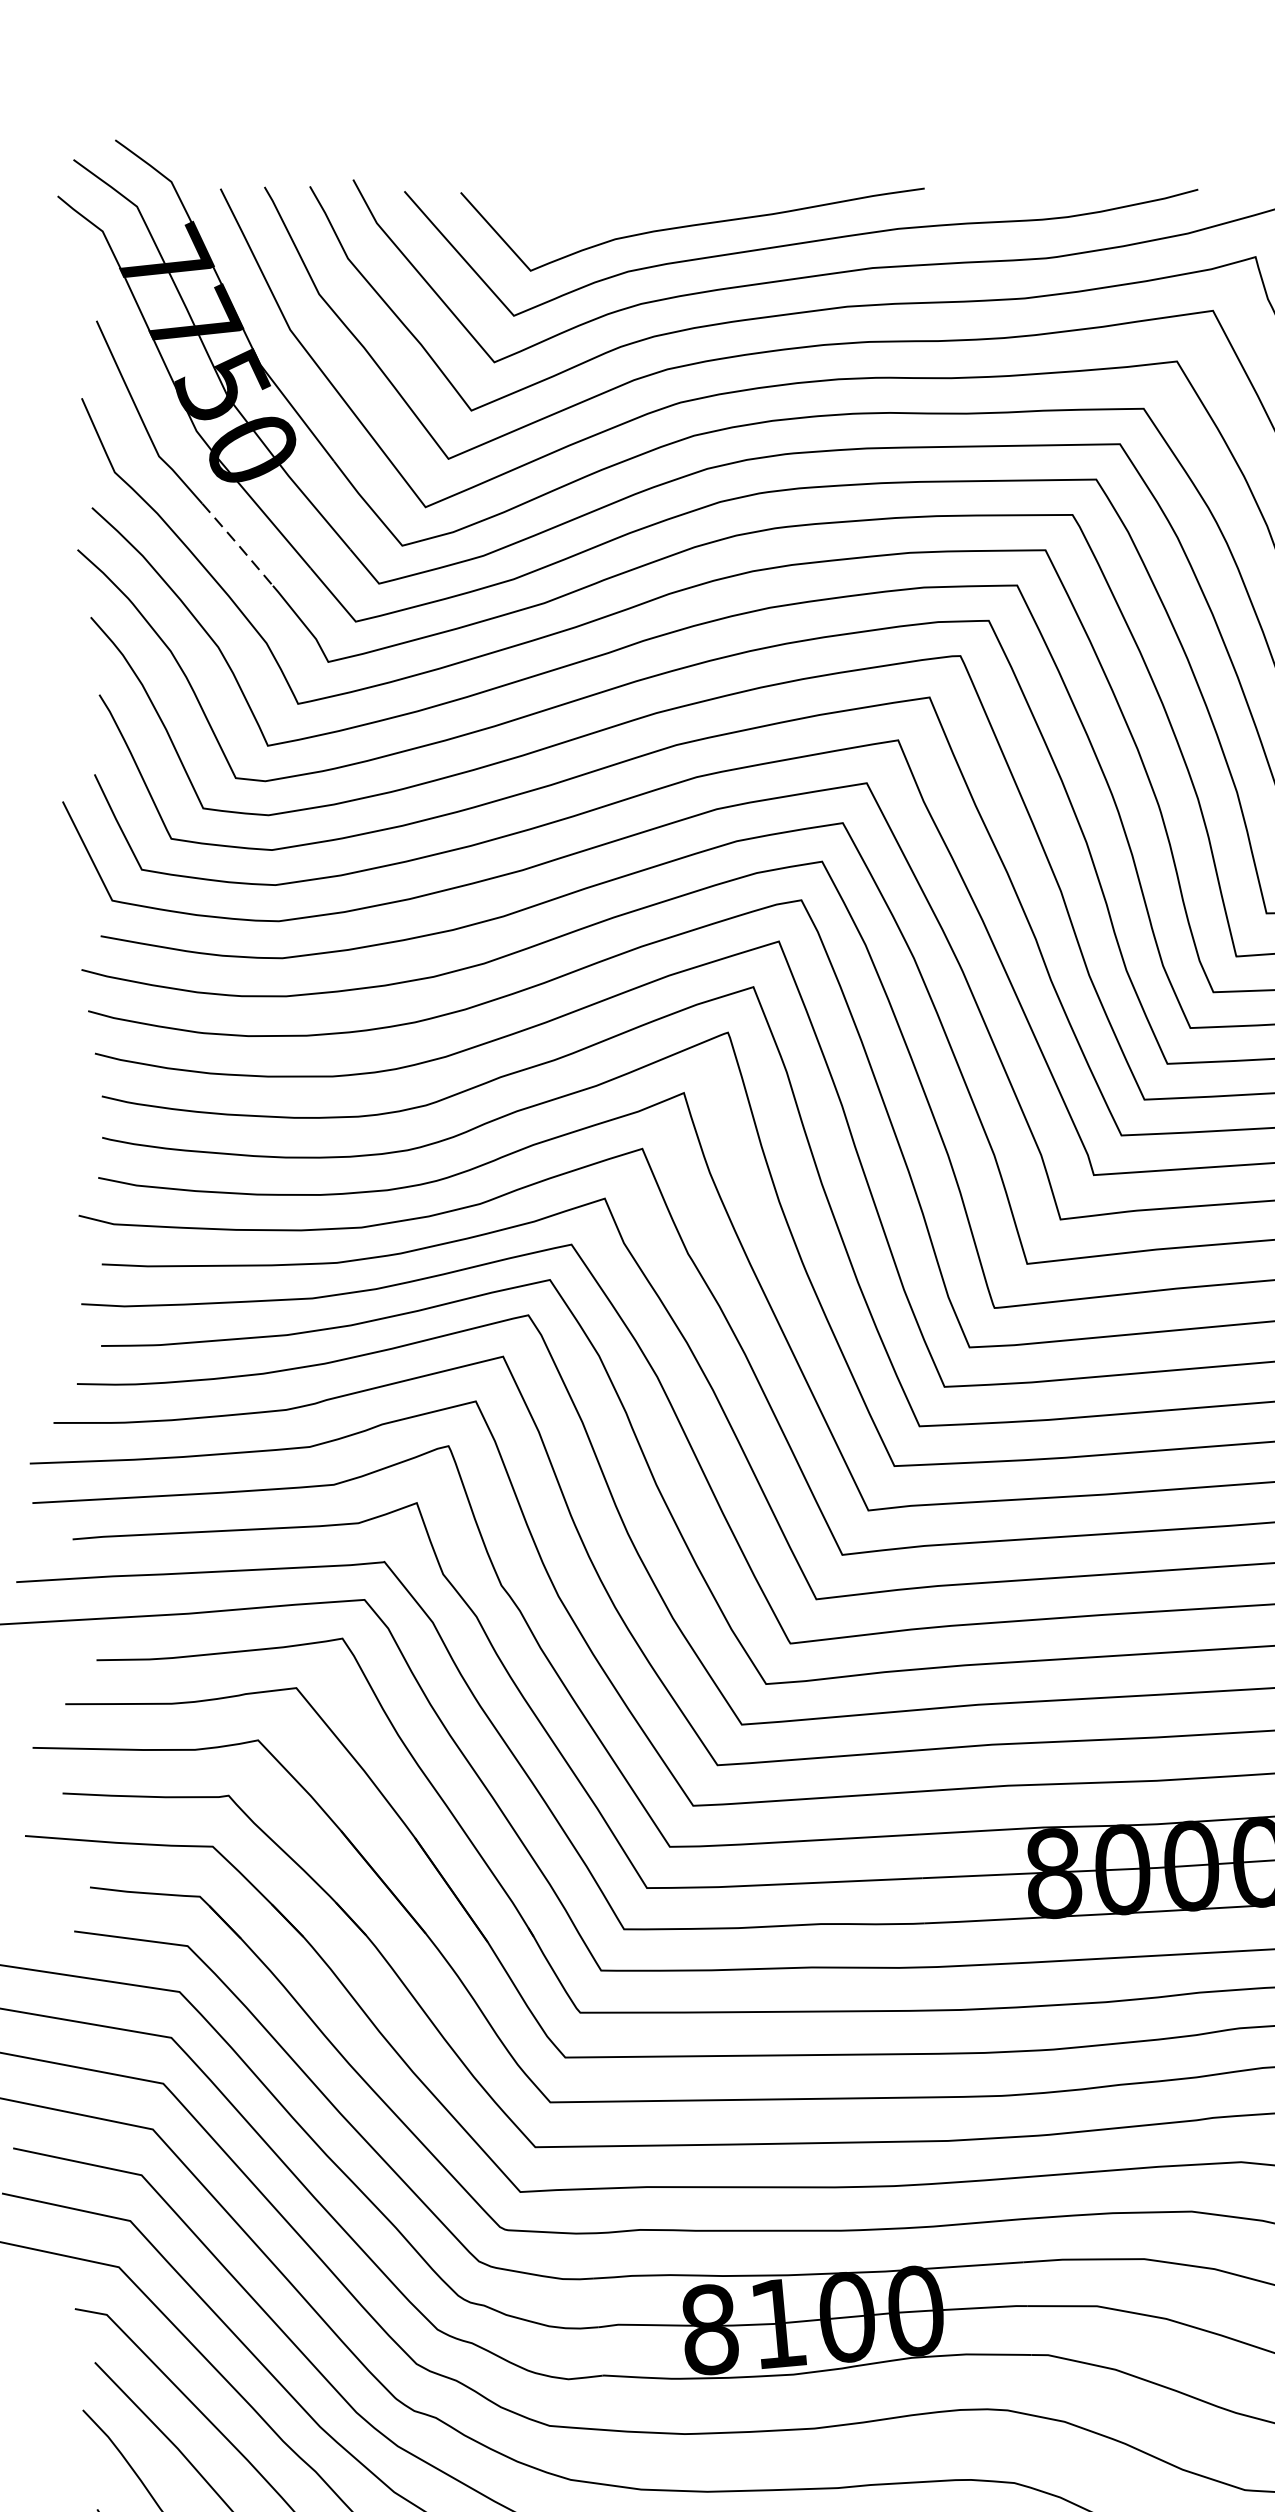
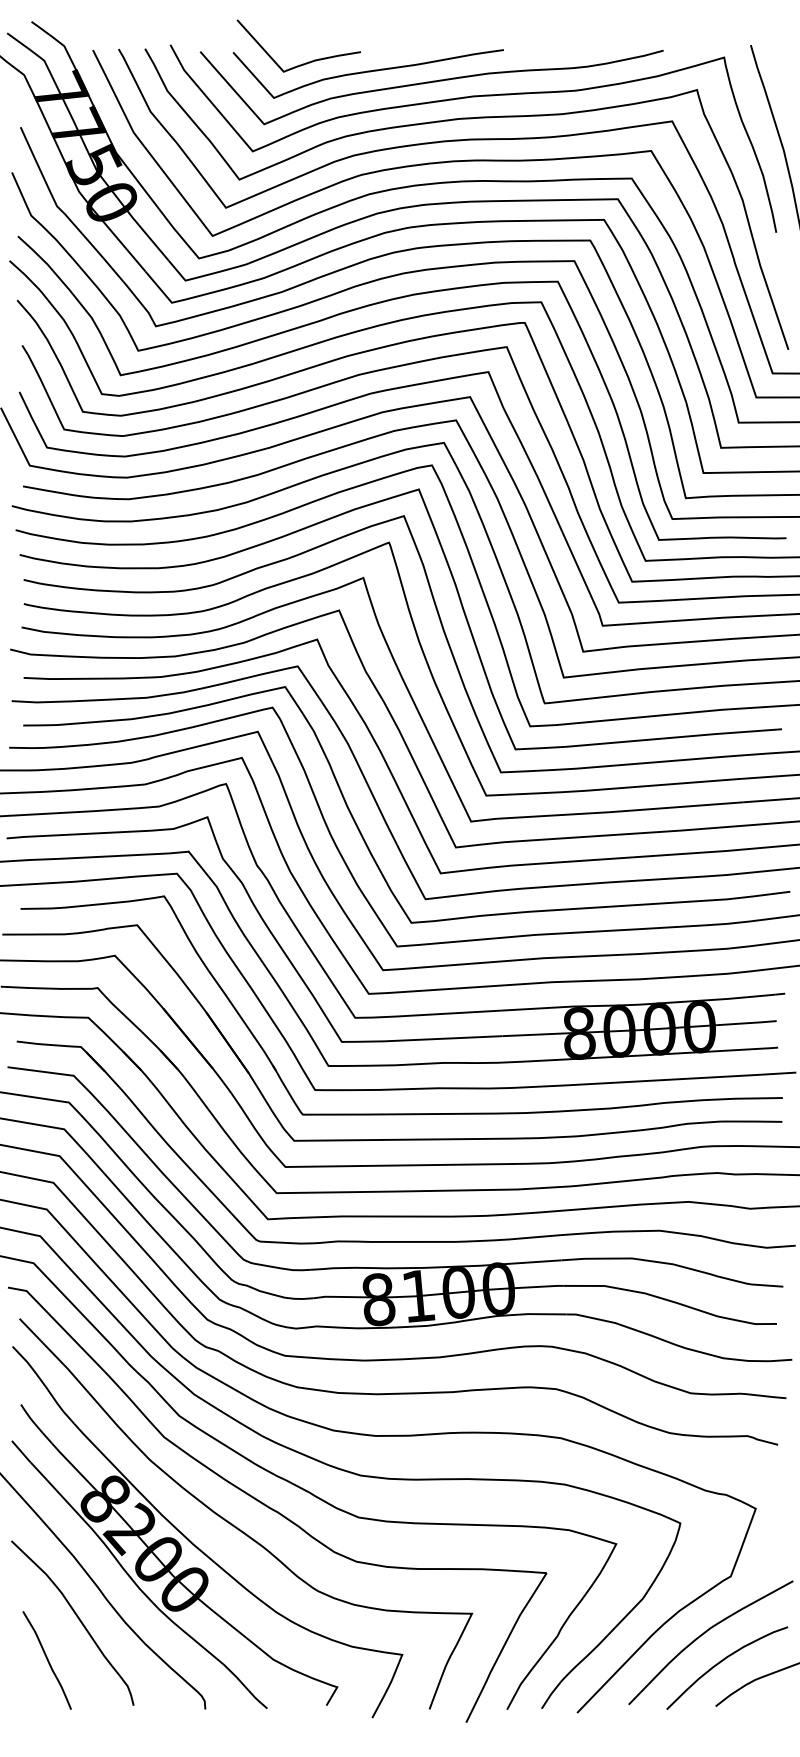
curve: (584, 209) -> (305, 62), added
line: (238, 545) -> (103, 258), dashed -> solid

